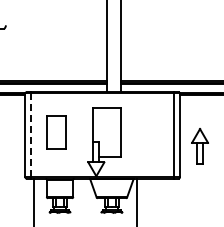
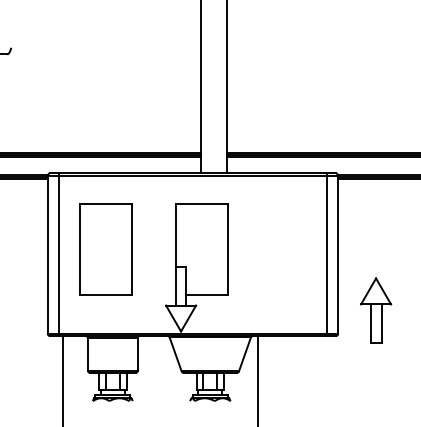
part: (56, 132) -> (106, 249), size x1.43
line: (31, 134) -> (59, 252), dashed -> solid
part: (199, 146) -> (375, 311), moved

